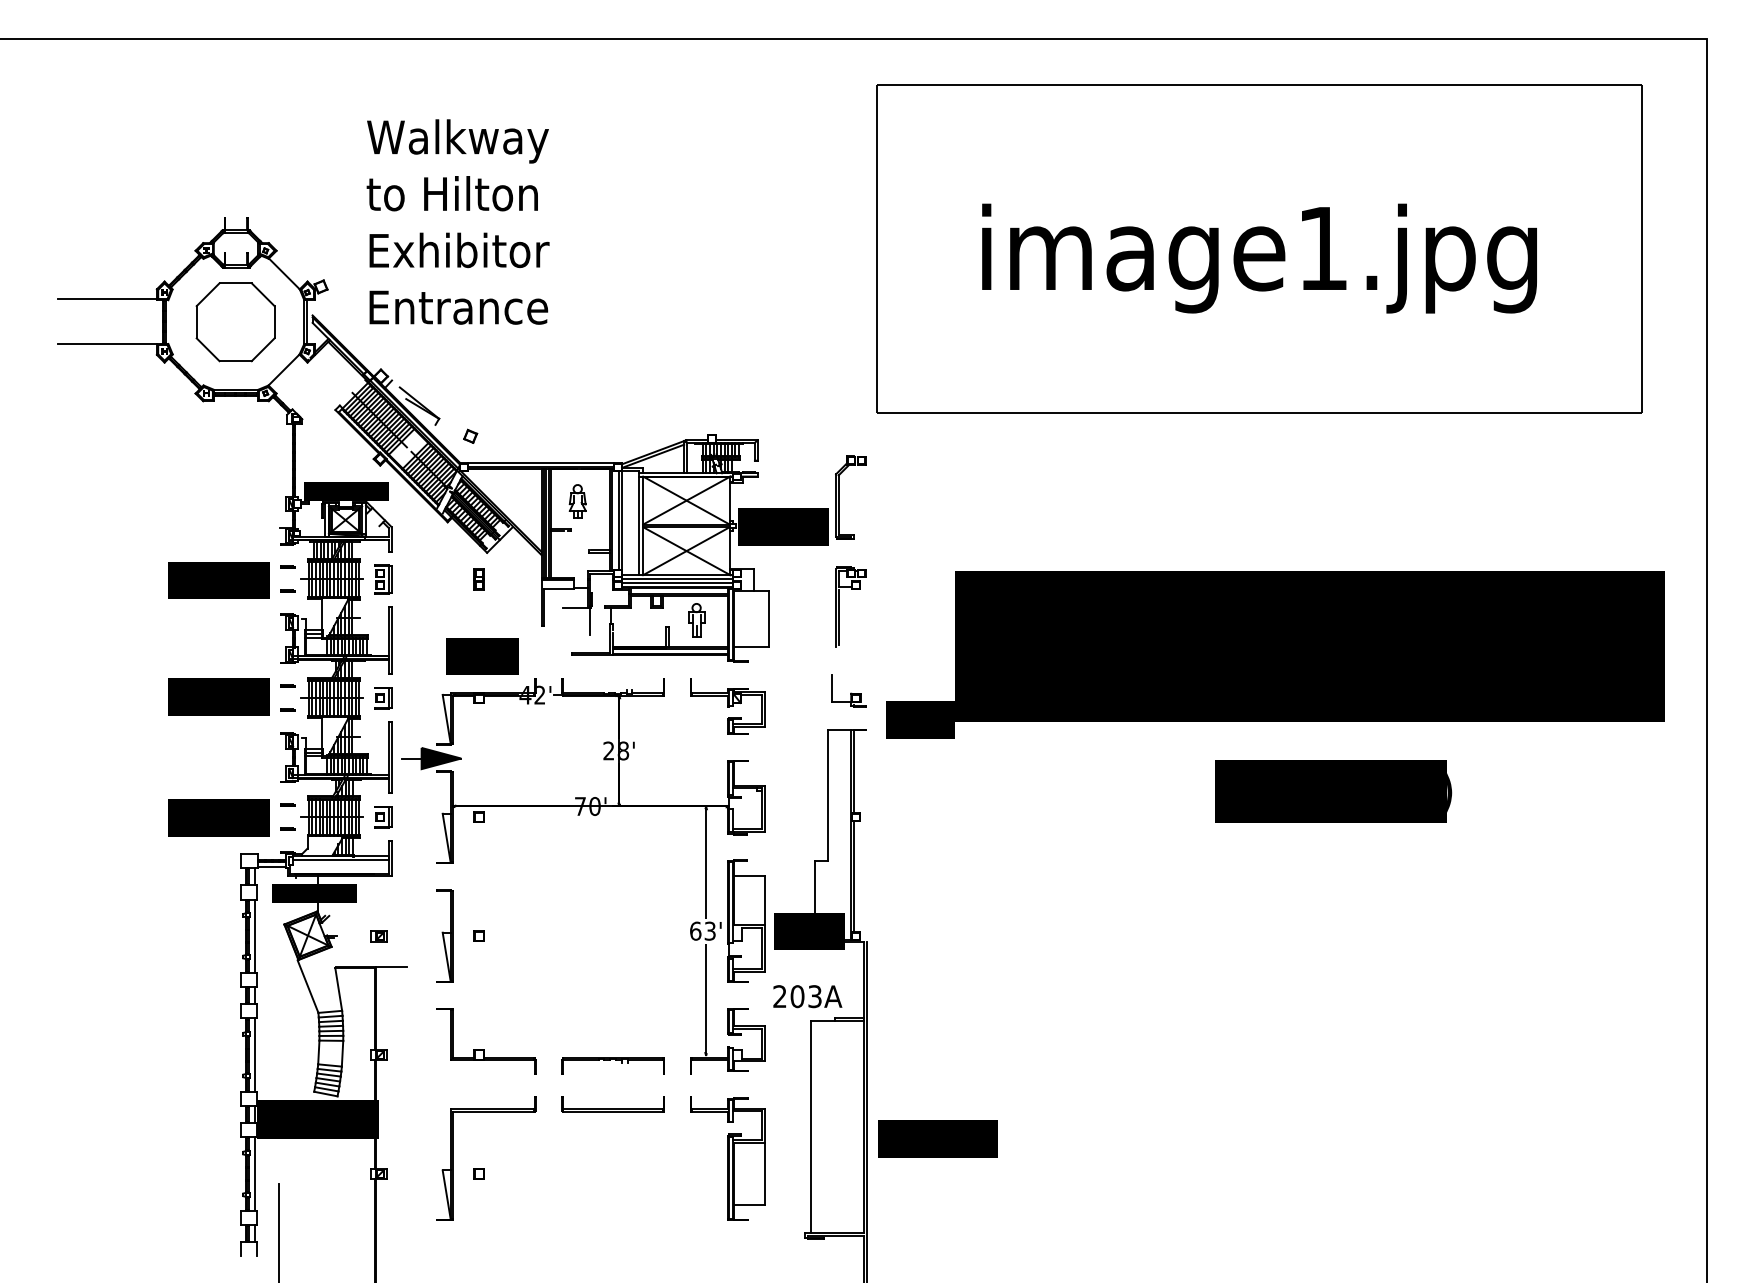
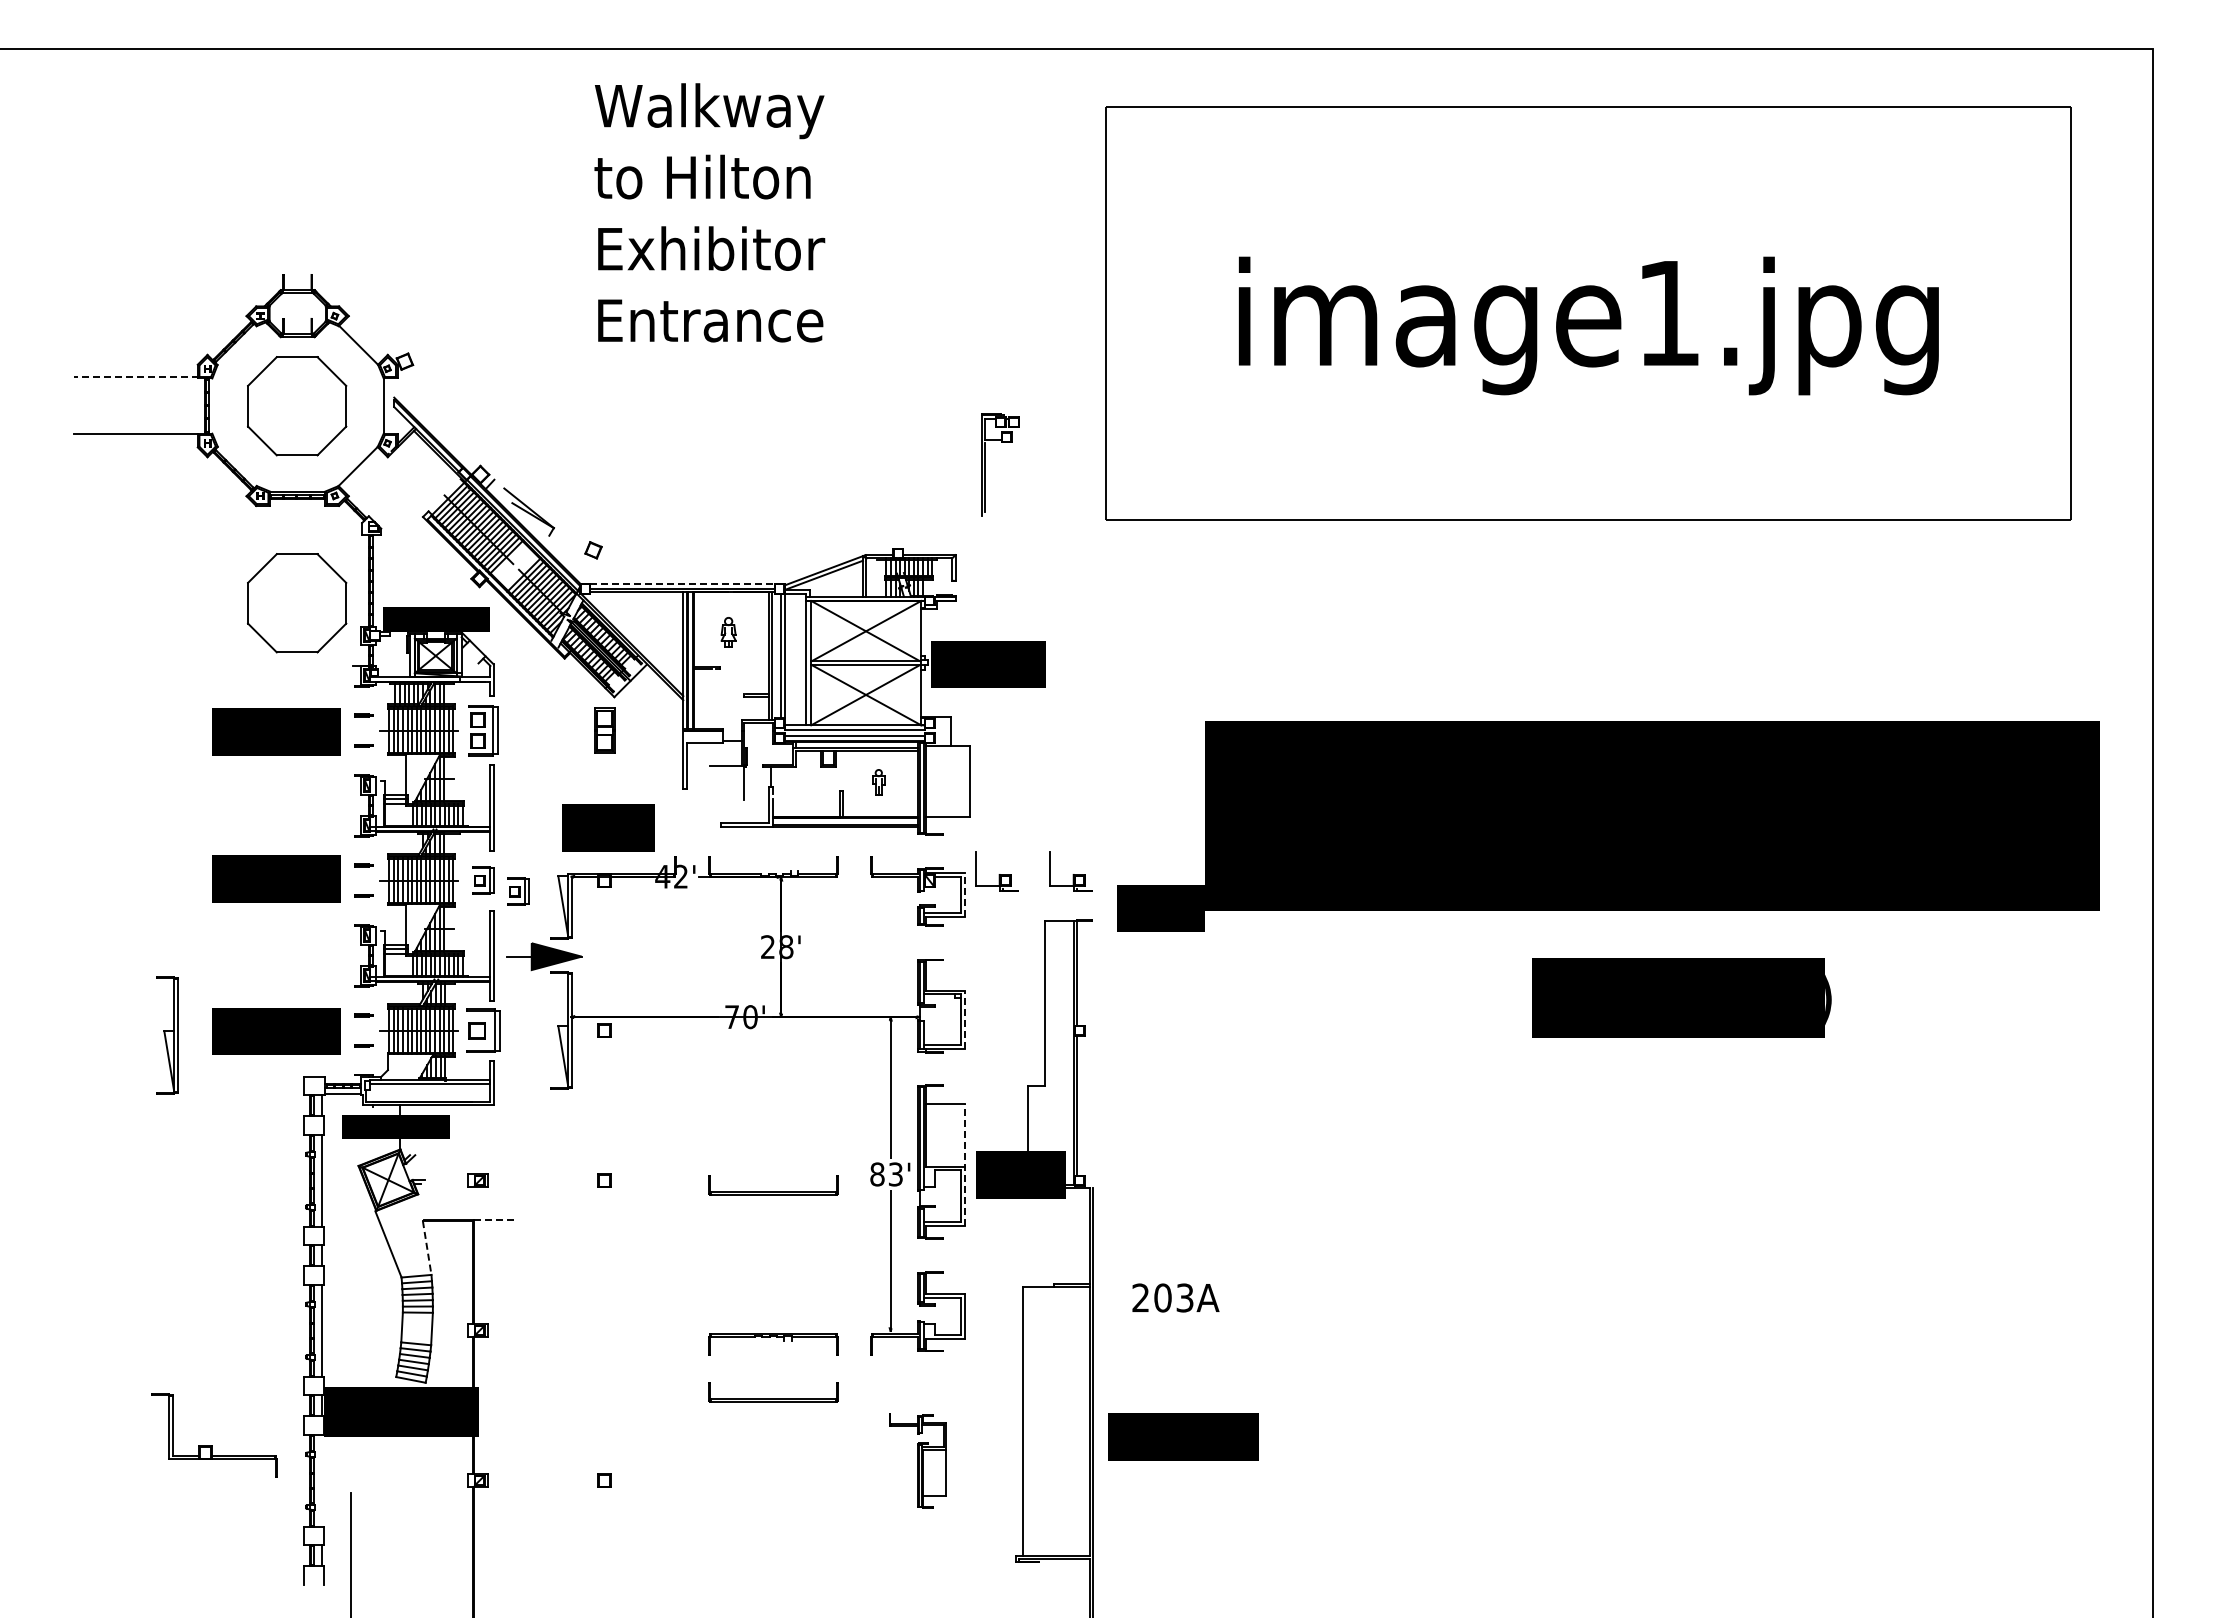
text: (457, 221) -> (709, 212), moved
line: (108, 298) -> (136, 376), solid -> dashed
line: (307, 321) -> (387, 405), removed
line: (541, 463) -> (682, 584), solid -> dashed
part: (235, 478) -> (297, 603), added
part: (839, 497) -> (1058, 627), removed
part: (577, 501) -> (728, 632), size x0.7
part: (383, 579) -> (483, 730), size x1.4
part: (479, 579) -> (604, 730), size x1.6
part: (839, 607) -> (985, 464), moved
part: (696, 620) -> (878, 782), size x0.6
part: (790, 691) -> (996, 871), added
part: (411, 706) -> (518, 891), added
line: (765, 710) -> (965, 895), solid -> dashed
line: (765, 808) -> (965, 1019), solid -> dashed
part: (383, 817) -> (483, 1030), size x1.6
line: (765, 924) -> (965, 1165), solid -> dashed
text: (695, 931) -> (877, 1174), 63' -> 83'
part: (445, 935) -> (167, 1035), moved
part: (613, 939) -> (773, 1185), added
line: (391, 966) -> (493, 1219), solid -> dashed
line: (338, 989) -> (427, 1248), solid -> dashed
text: (807, 996) -> (1175, 1297), moved
part: (484, 1049) -> (212, 1445), moved
part: (453, 1157) -> (572, 1460), removed
part: (727, 1157) -> (917, 1460), size x0.6
line: (254, 1173) -> (321, 1480), removed

